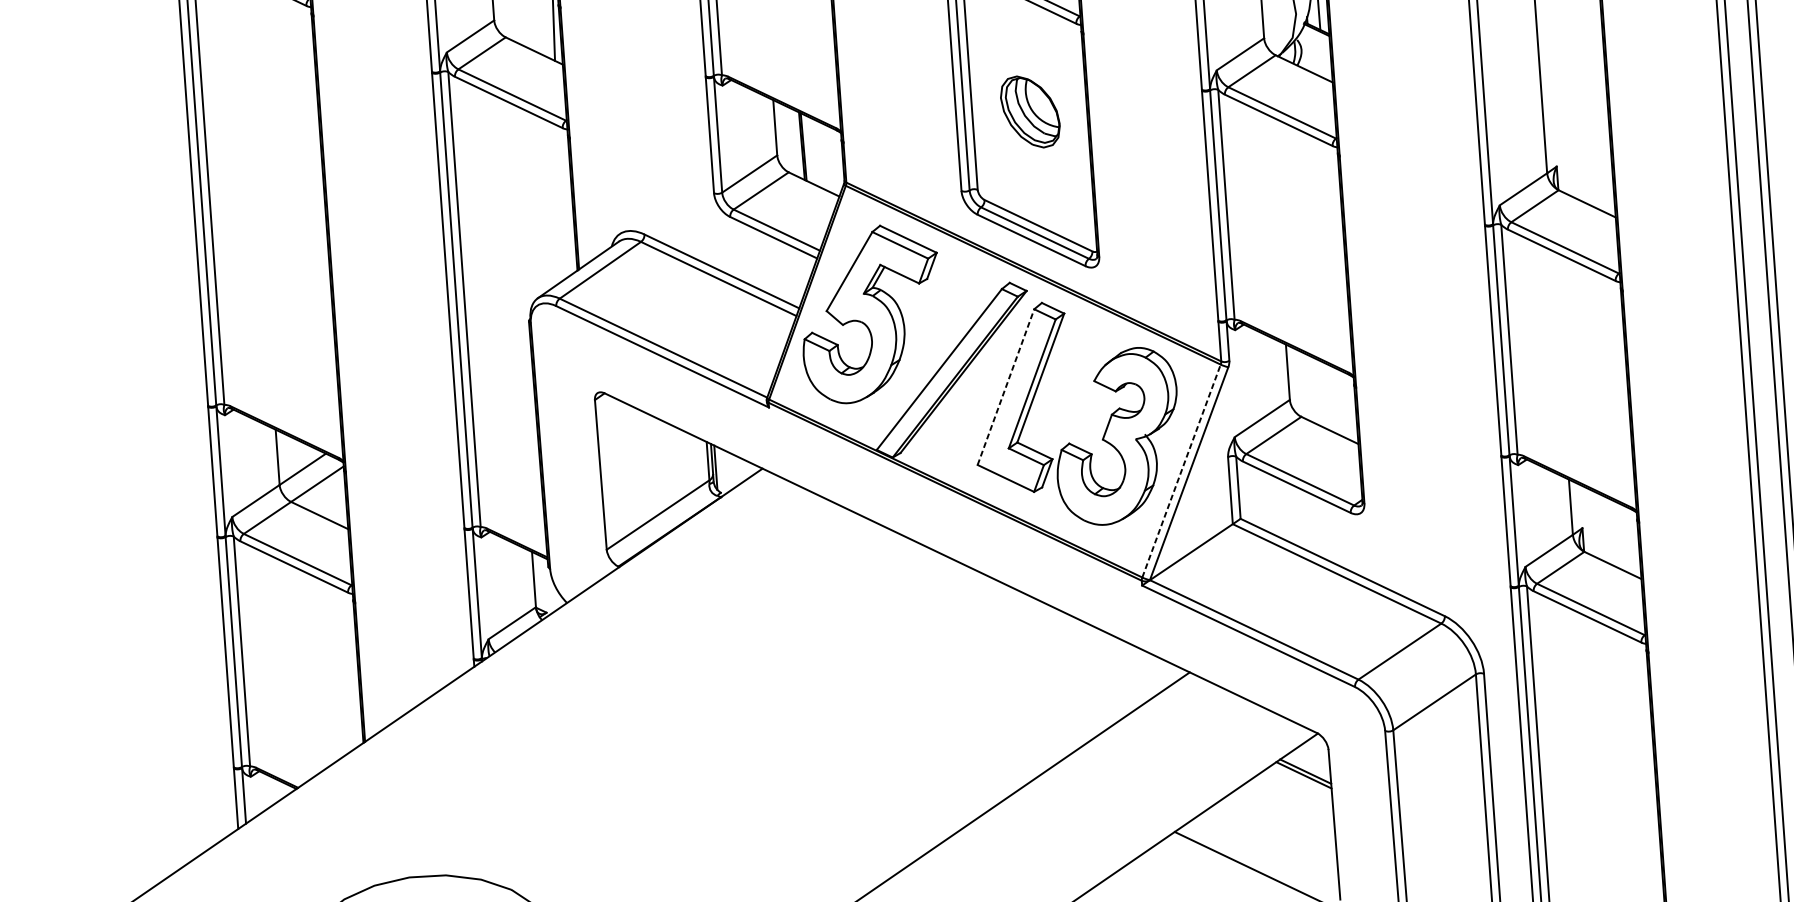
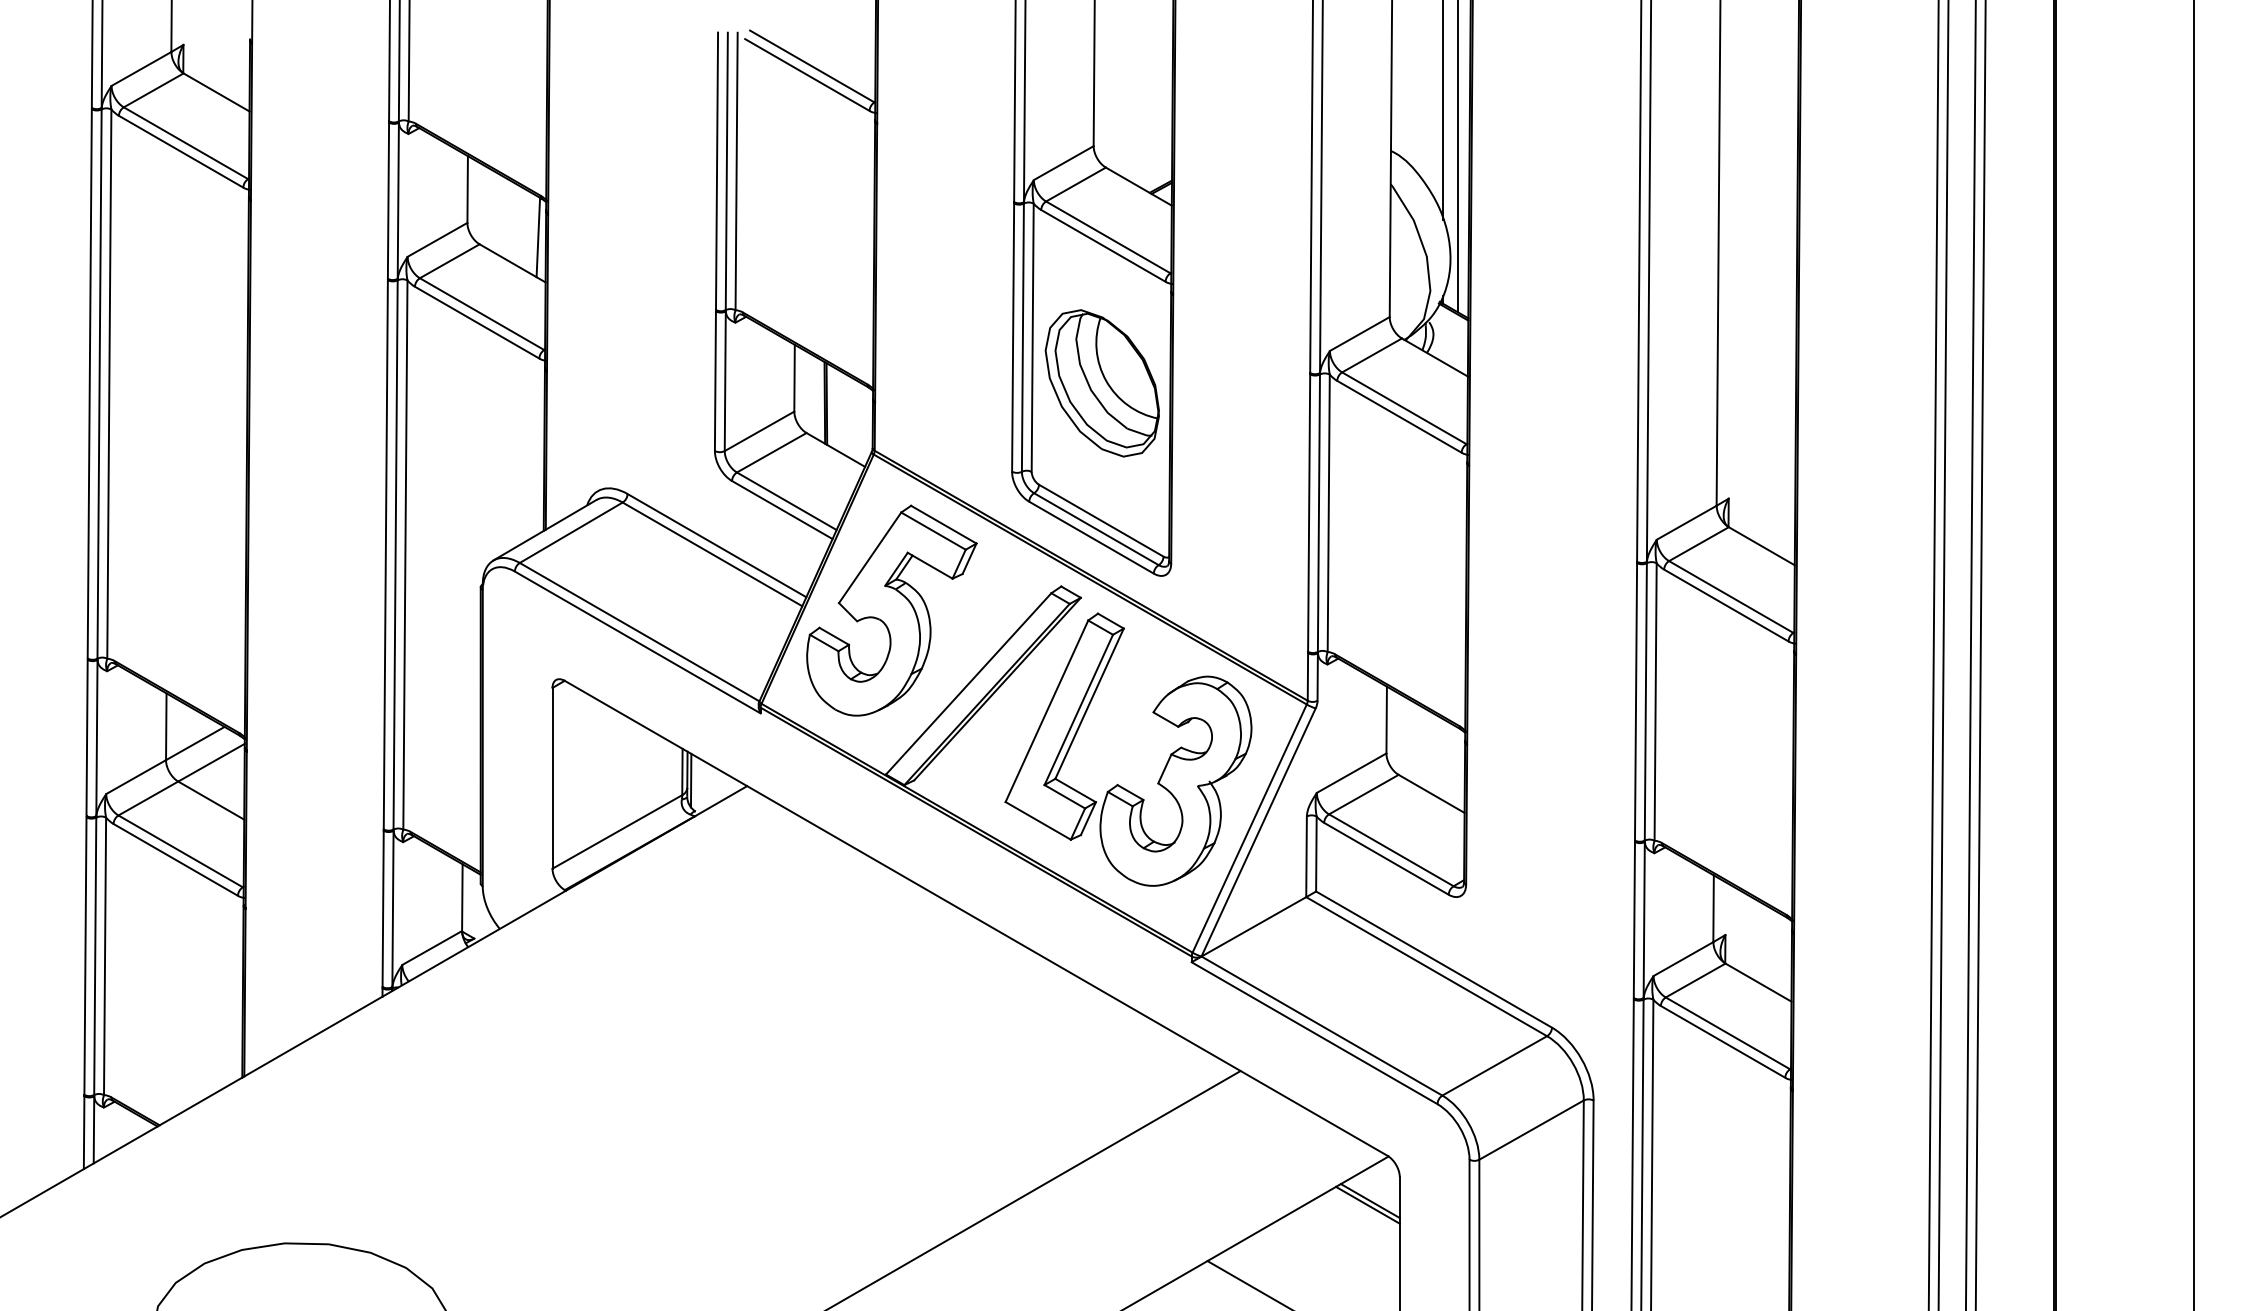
part: (1029, 112) -> (1101, 383), size x1.67
line: (1005, 387) -> (1046, 711), dashed -> solid
line: (1181, 471) -> (1249, 828), dashed -> solid

